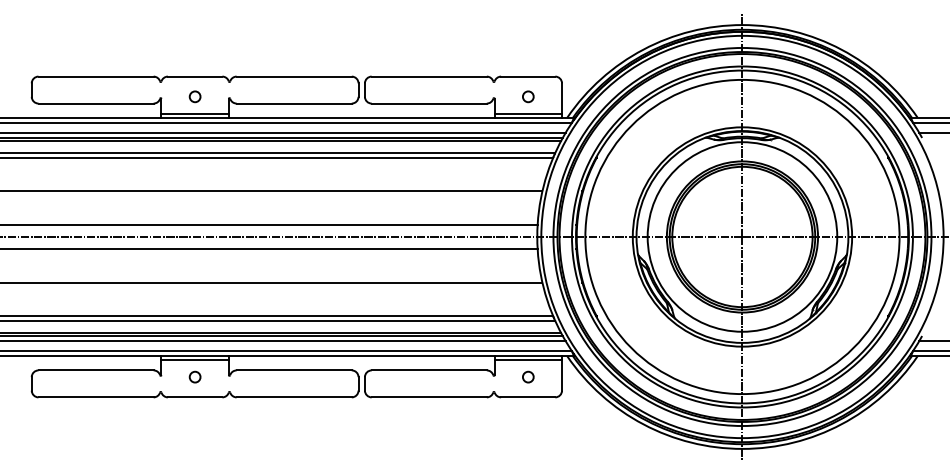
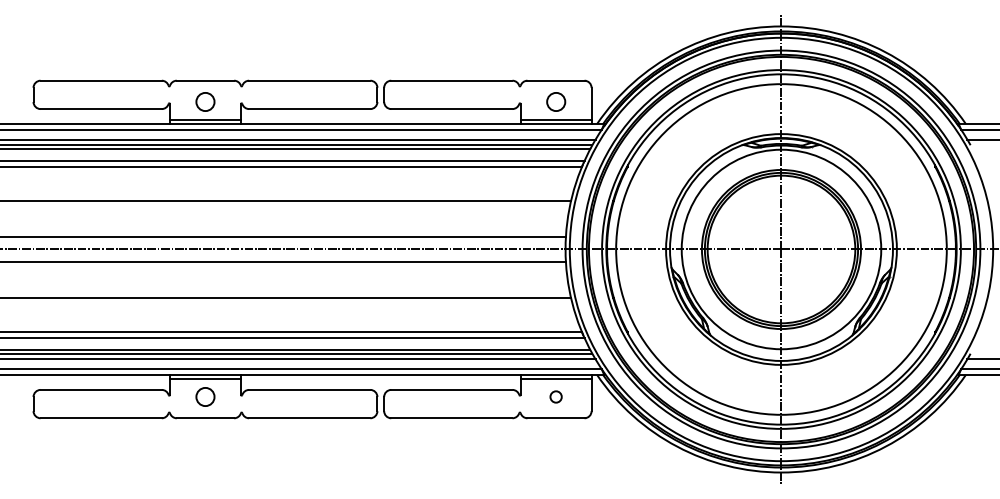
circle: (195, 96) -> (205, 101), size x1.6
circle: (527, 96) -> (555, 101), size x1.6
circle: (195, 376) -> (205, 396), size x1.6

